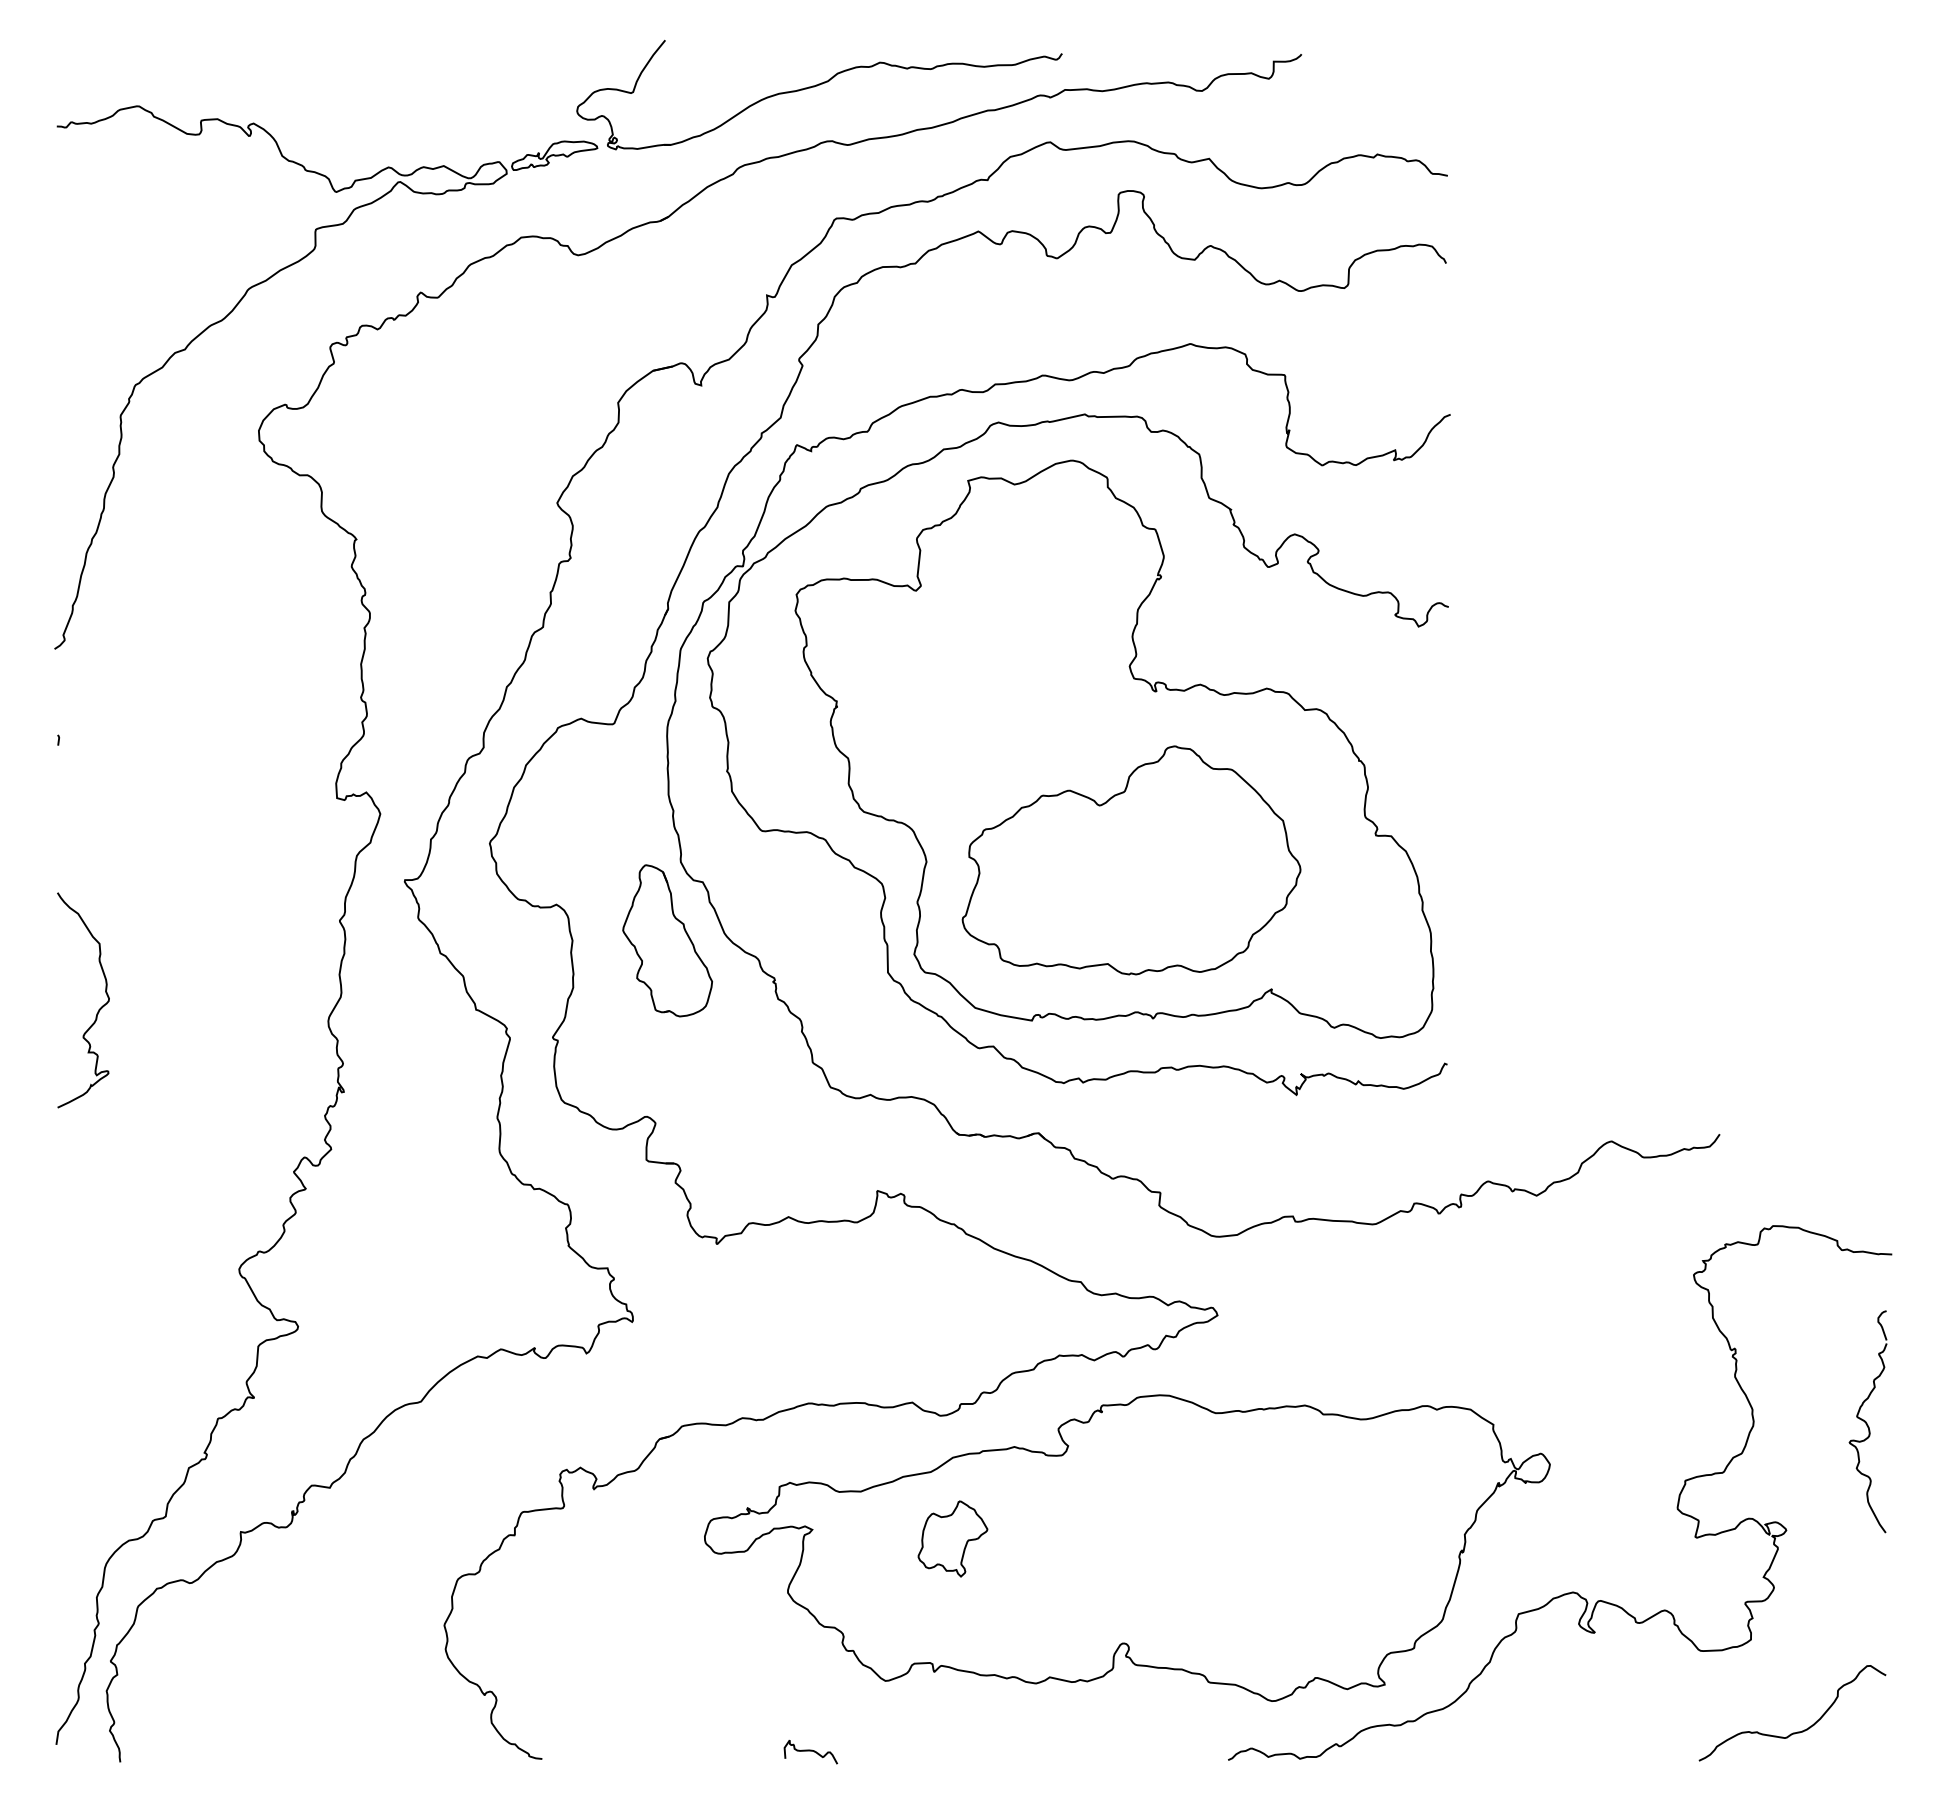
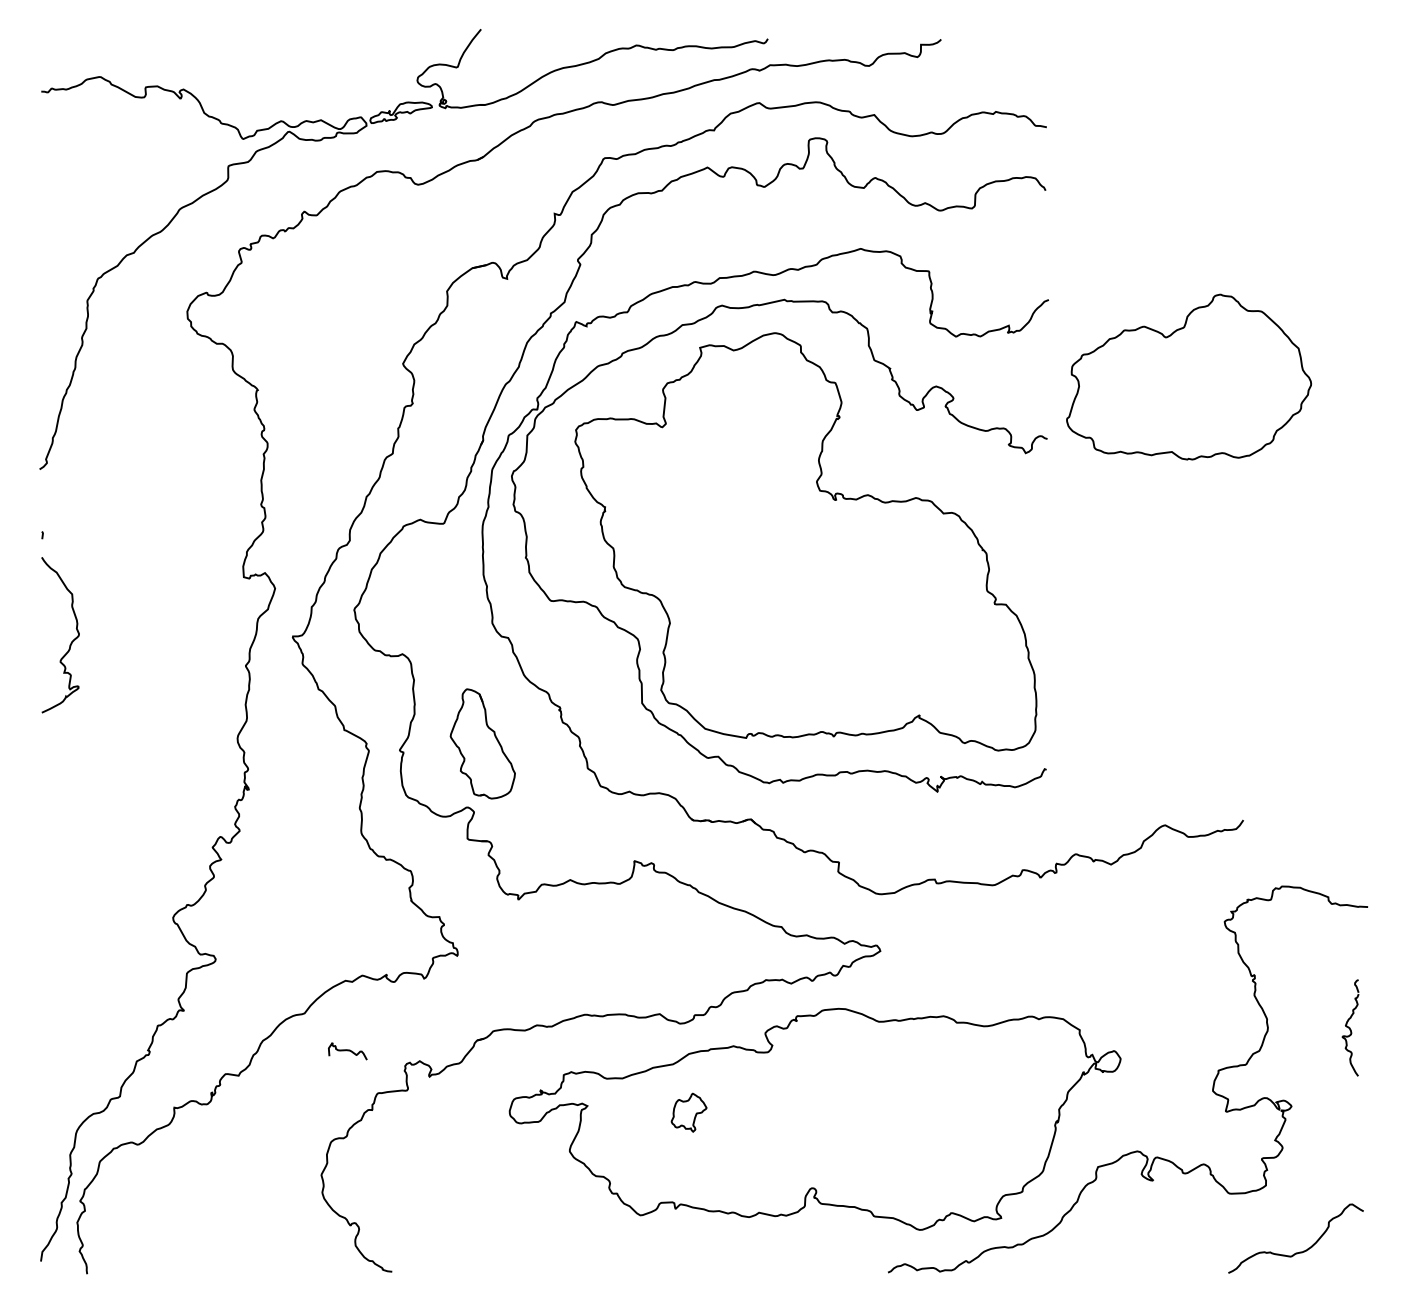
part: (1131, 860) -> (1189, 377), moved
part: (667, 940) -> (482, 743), moved
curve: (98, 1009) -> (71, 641), moved
part: (1867, 1421) -> (1350, 1027), size x0.6
part: (952, 1538) -> (688, 1112), size x0.7
curve: (810, 1751) -> (347, 1050), moved

